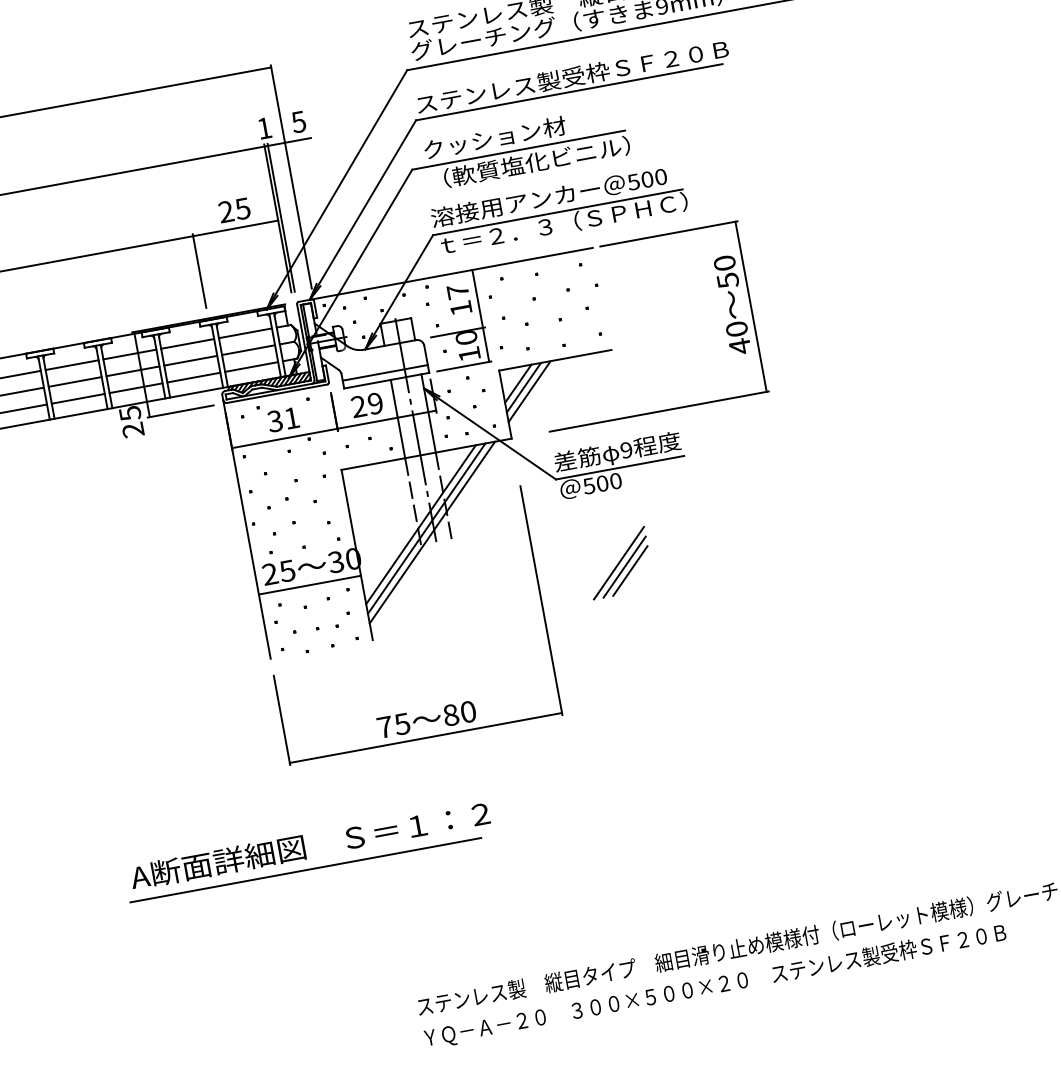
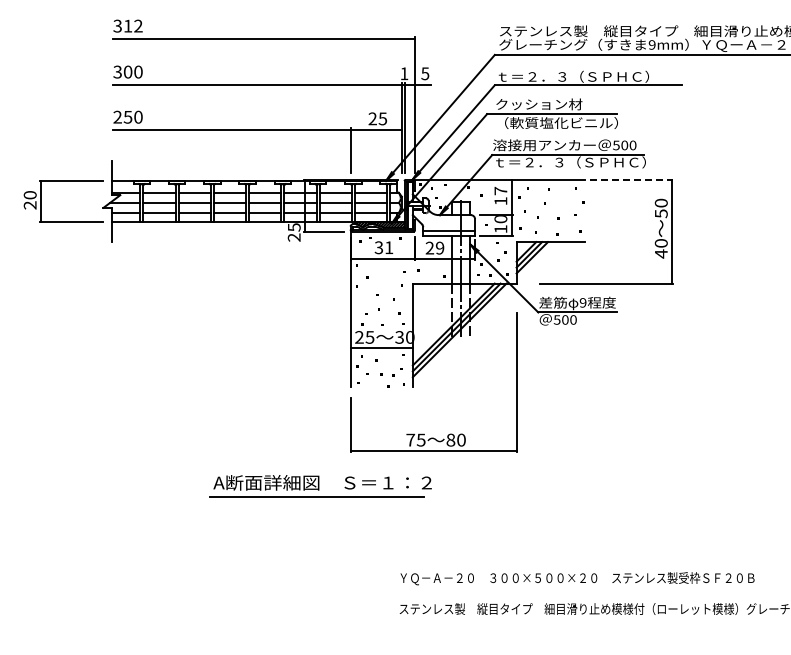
text: (572, 76) -> (591, 76), ステンレス製受枠ＳＦ２０Ｂ -> ｔ＝２．３（ＳＰＨＣ）
line: (668, 233) -> (631, 179), solid -> dashed
part: (619, 562) -> (566, 368), removed
part: (307, 852) -> (320, 486), moved
text: (715, 985) -> (577, 578), moved

